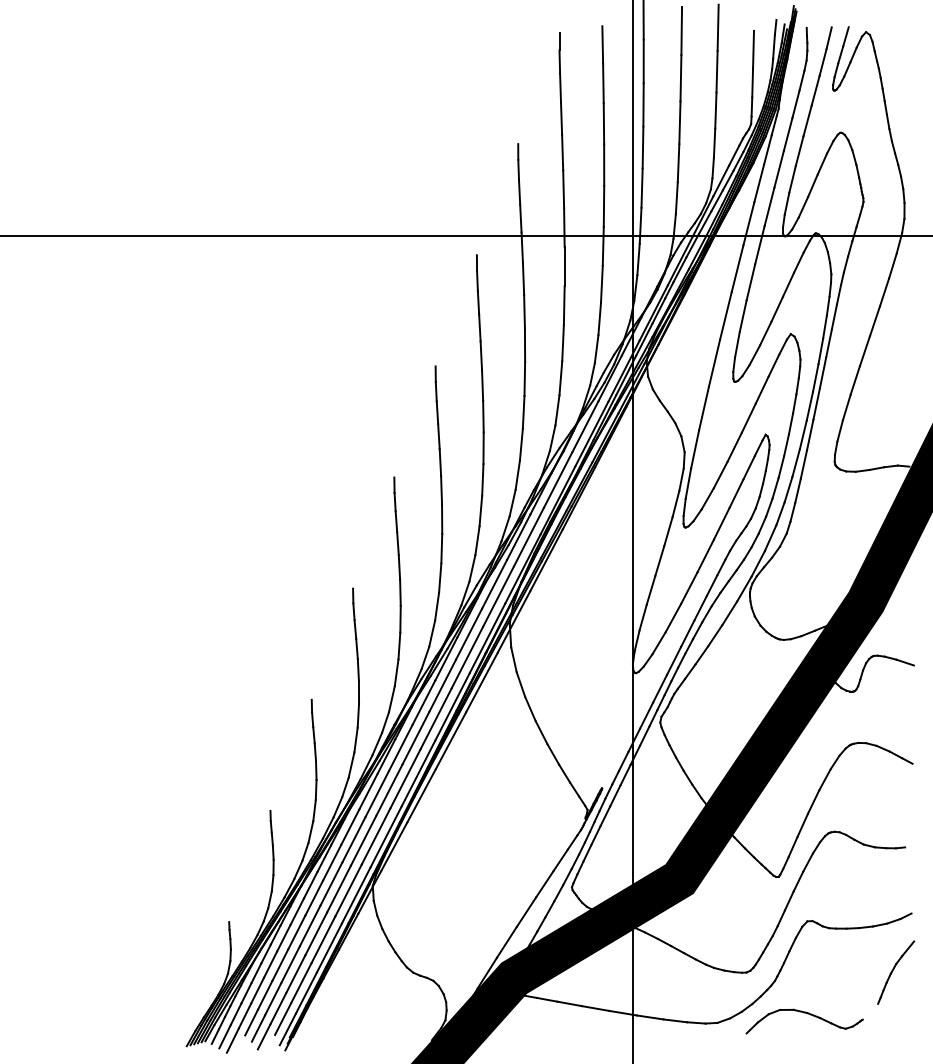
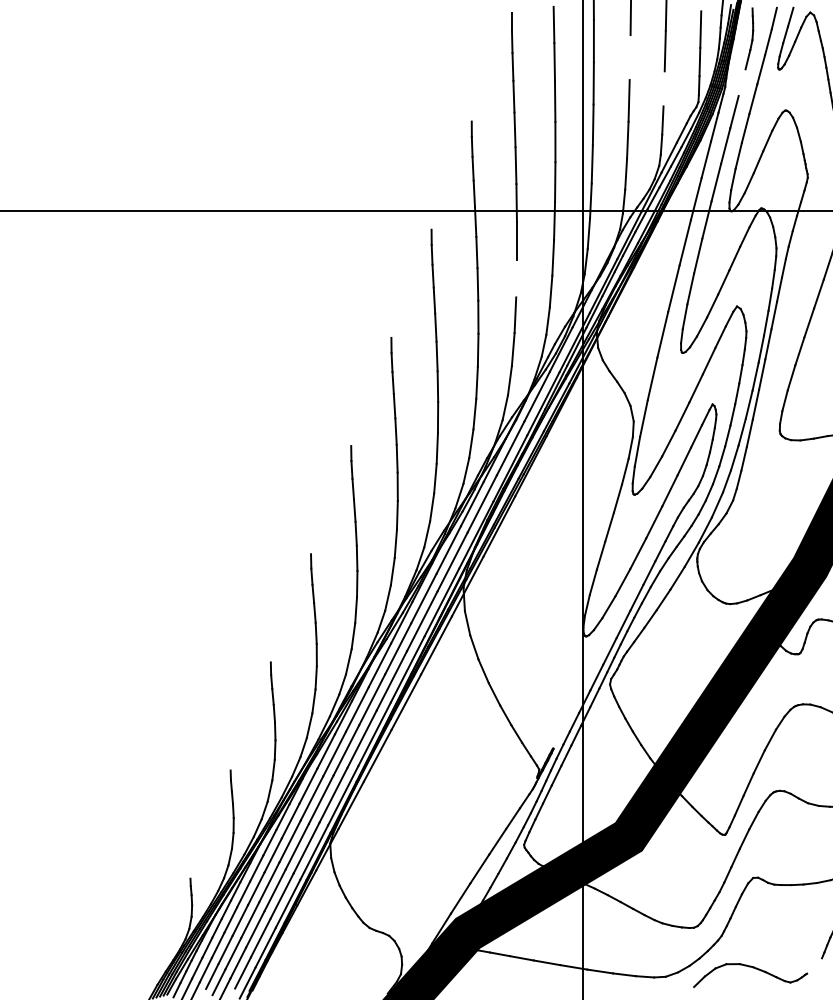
line: (680, 78) -> (629, 57), removed
line: (795, 103) -> (741, 82), removed
line: (715, 110) -> (663, 88), removed
line: (563, 305) -> (515, 278), removed

